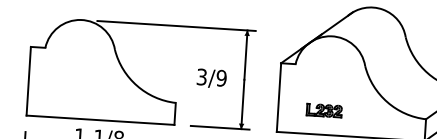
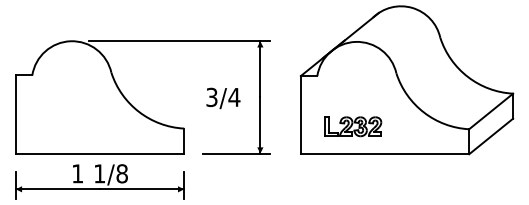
text: (221, 78) -> (234, 97), 3/9 -> 3/4
part: (324, 110) -> (353, 126), size x1.43

